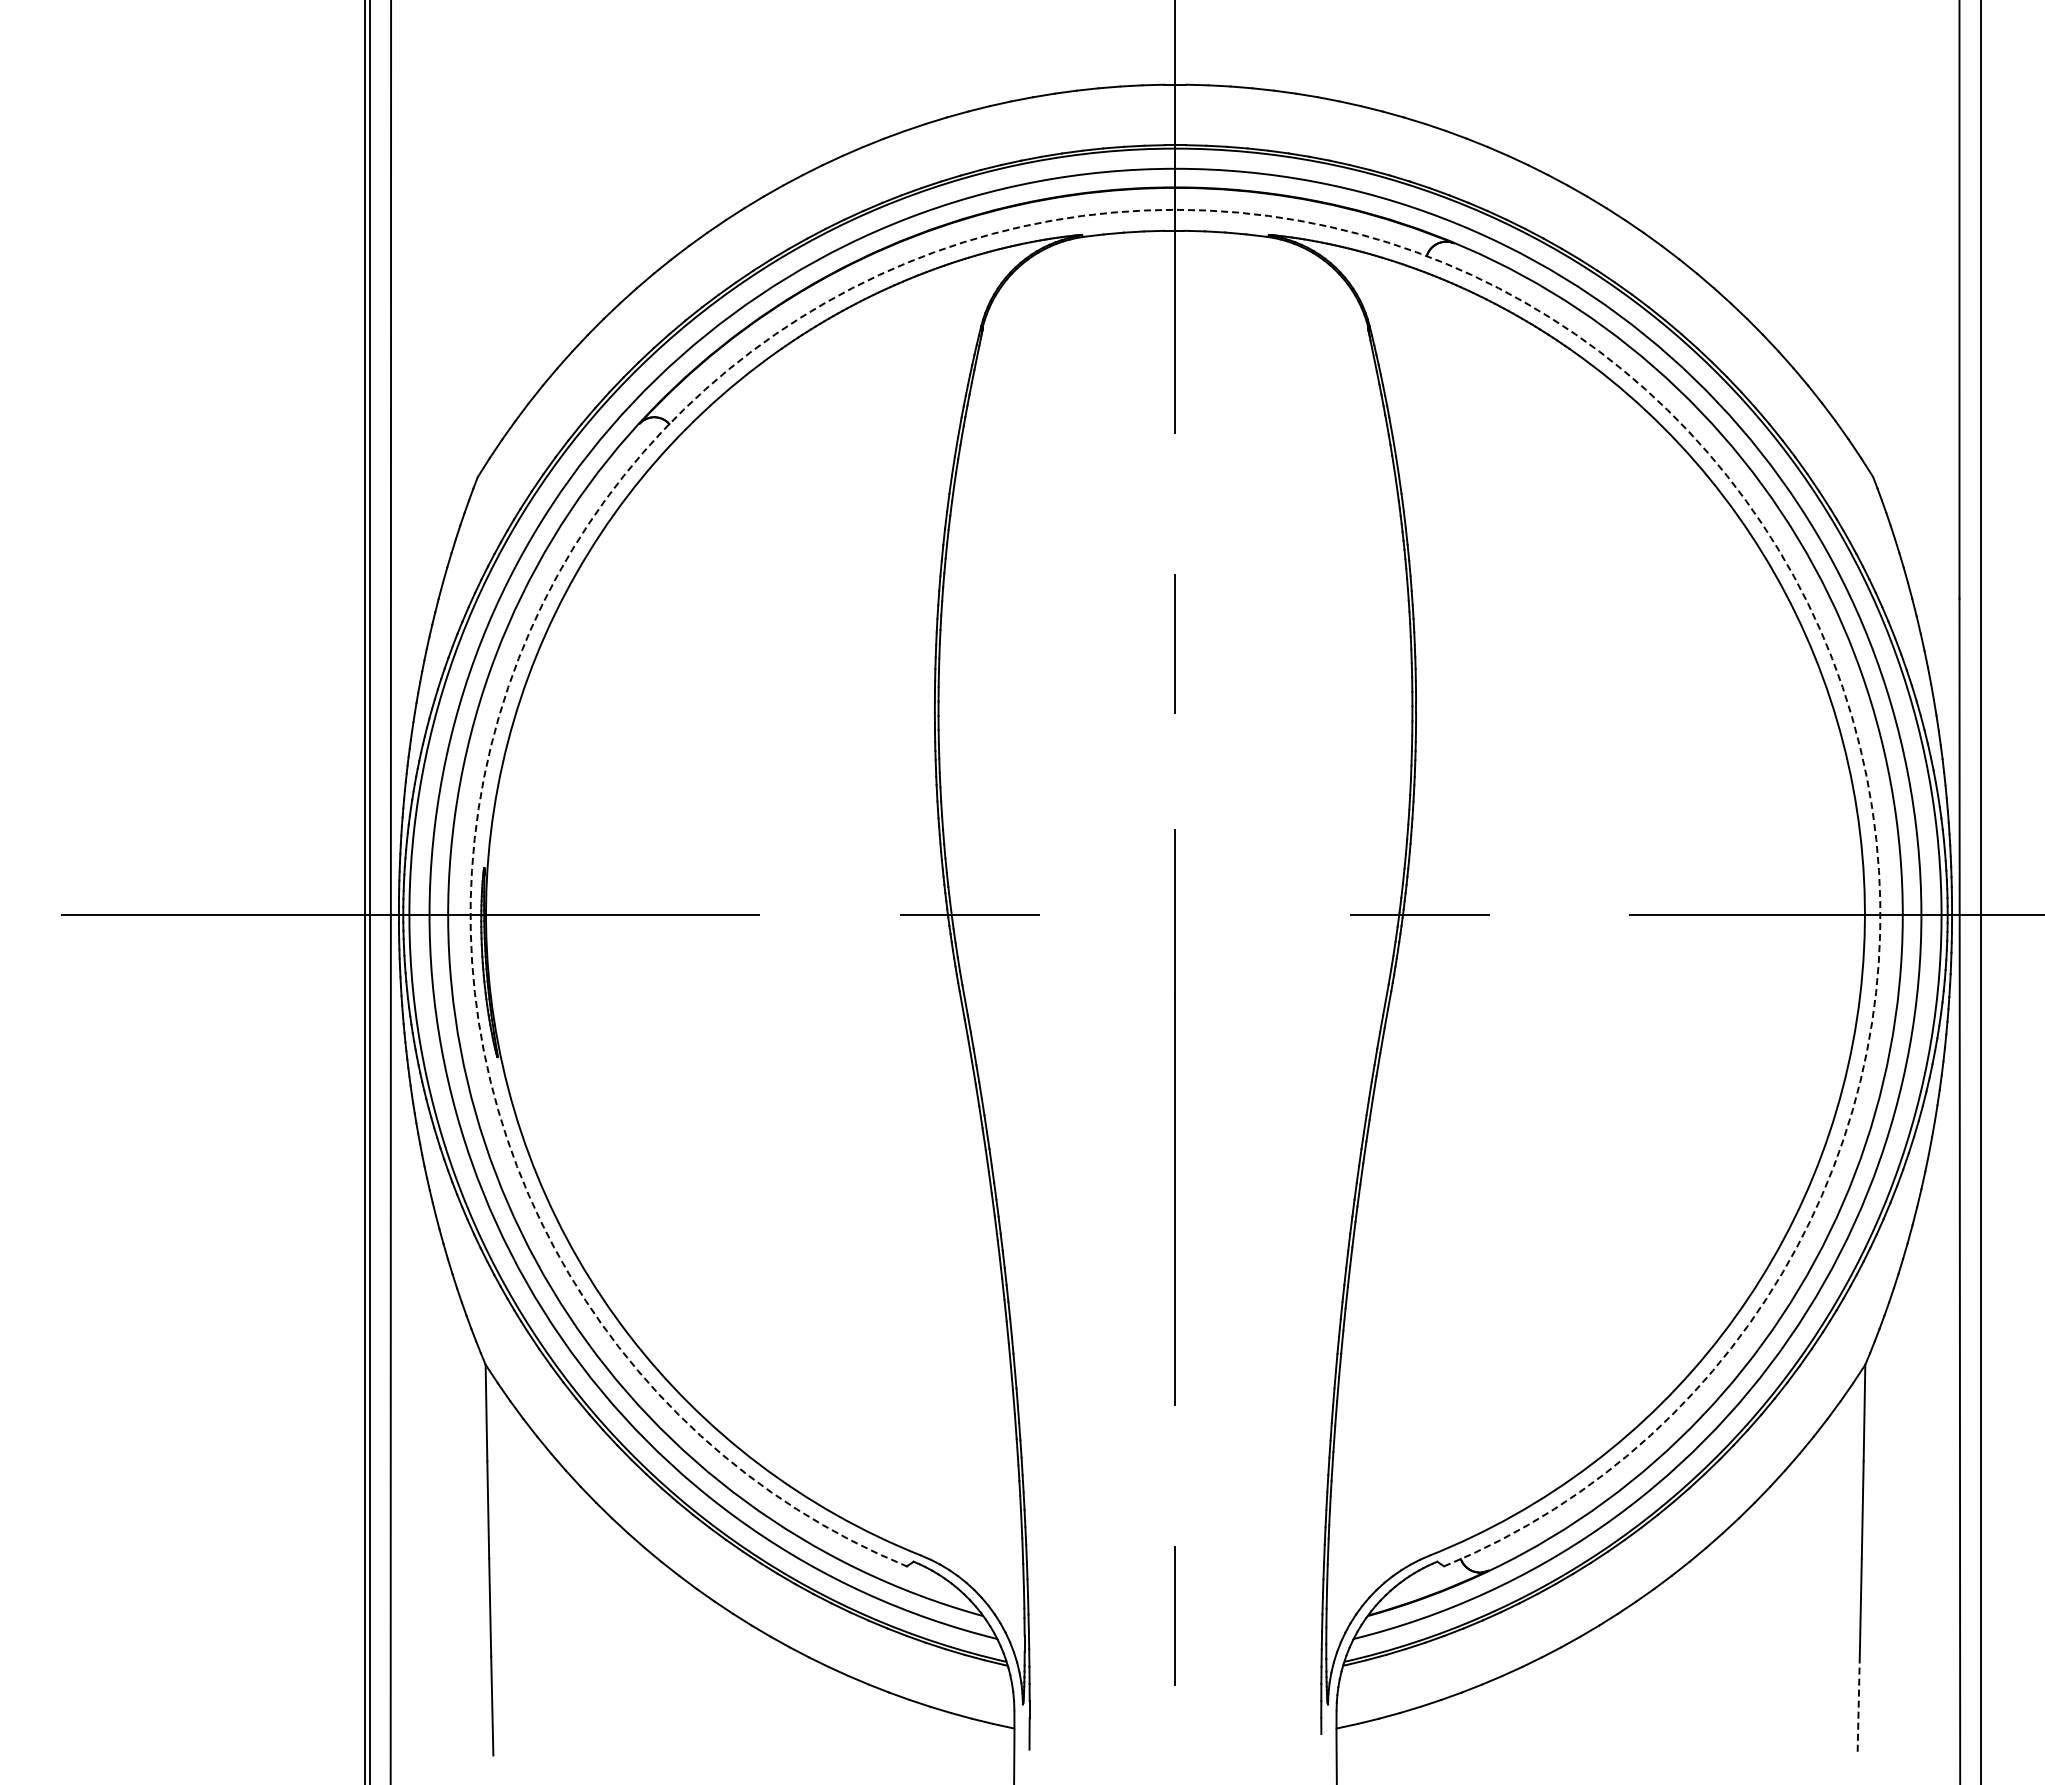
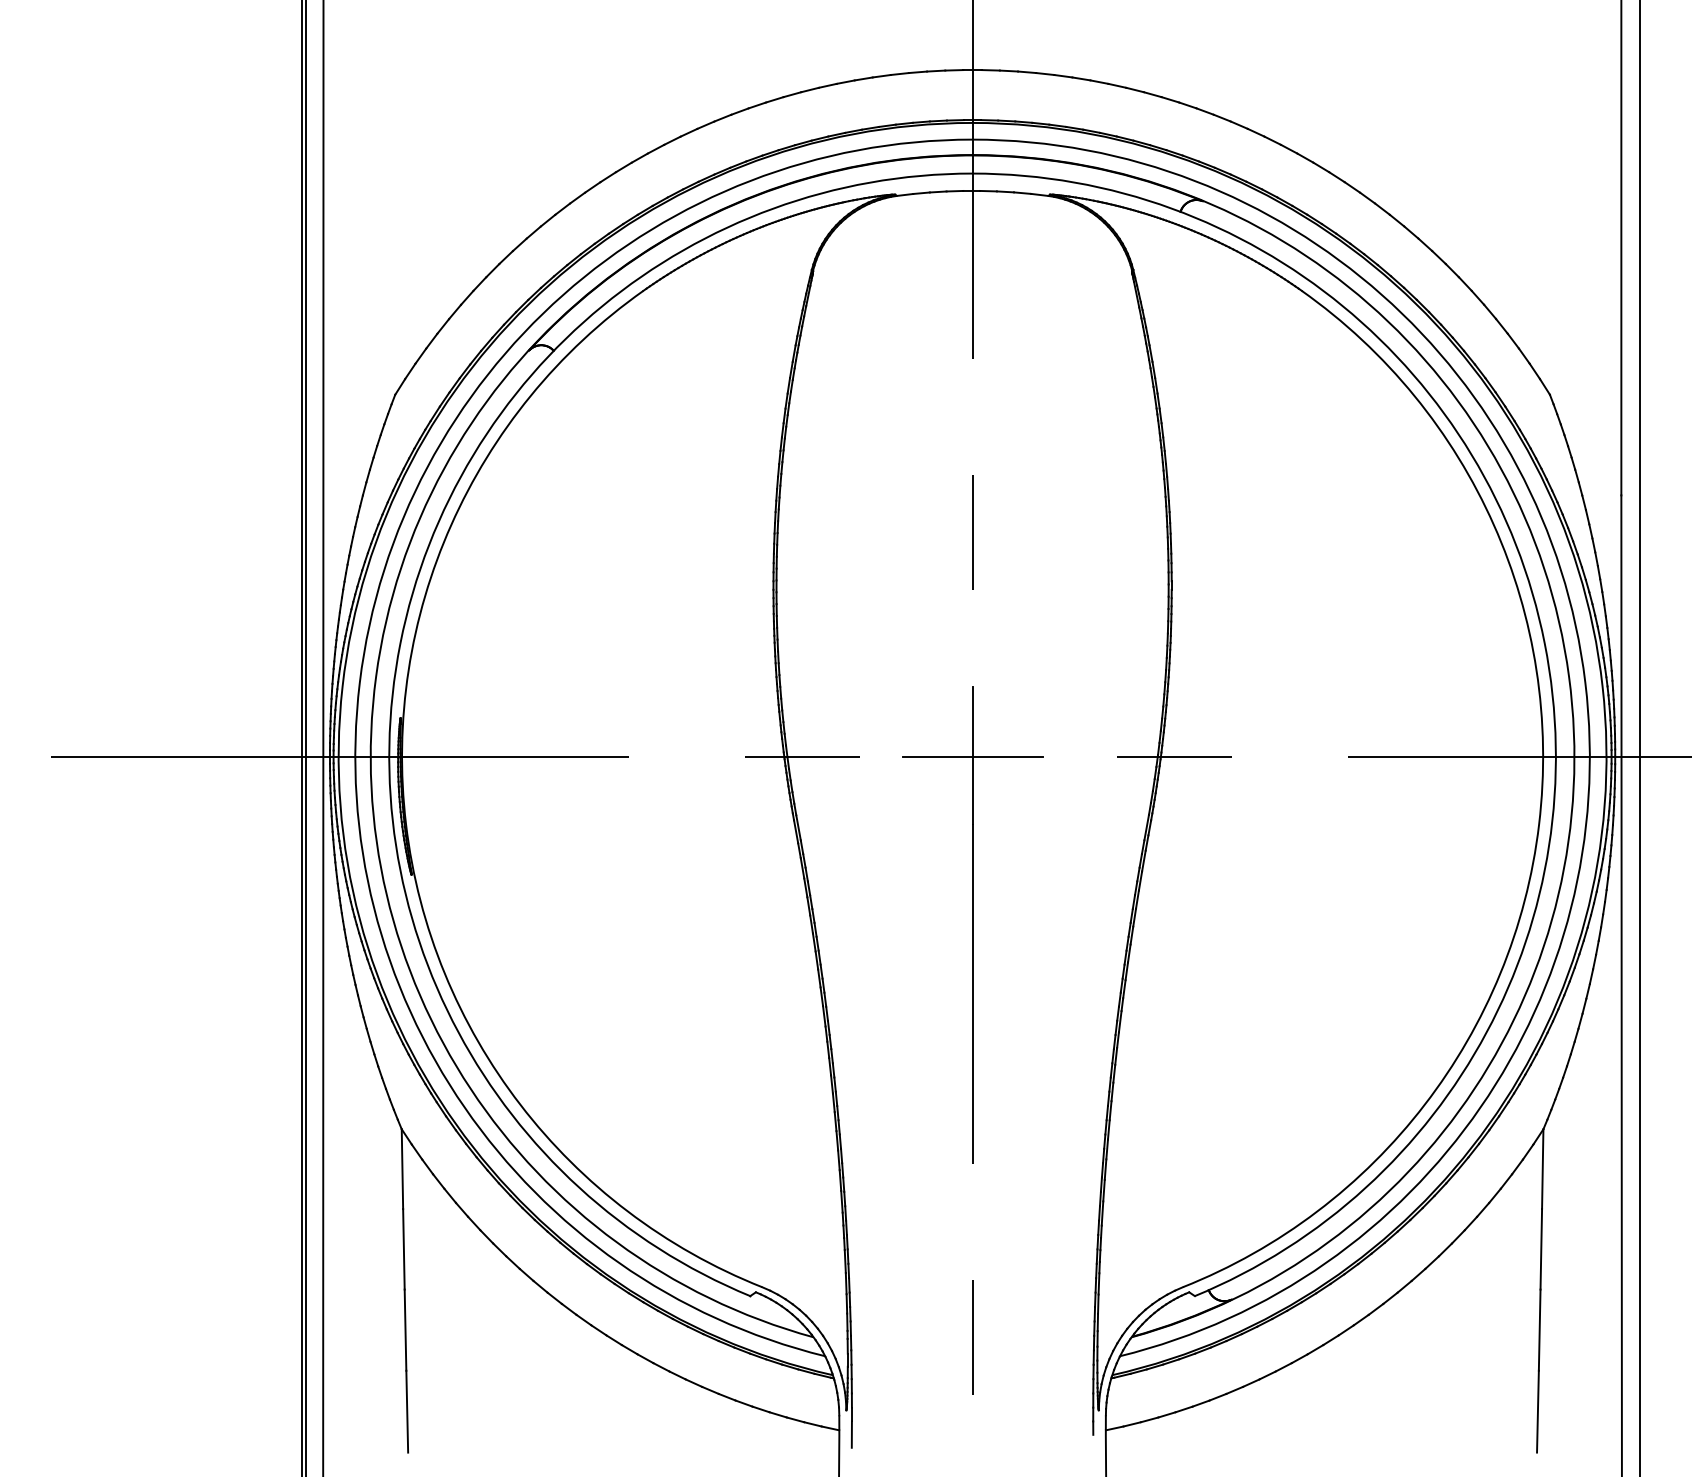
arc: (1175, 209) -> (972, 173), dashed -> solid
line: (1175, 914) -> (972, 756), added
line: (1858, 1706) -> (1537, 1412), dashed -> solid

